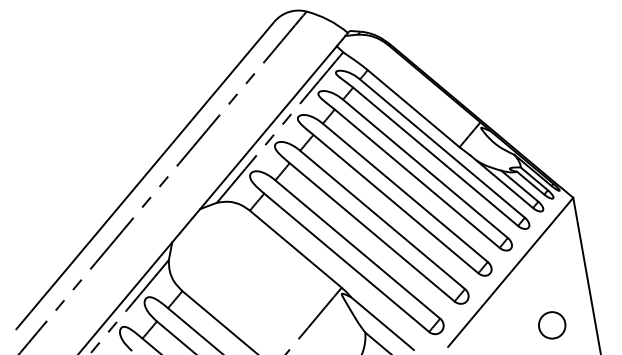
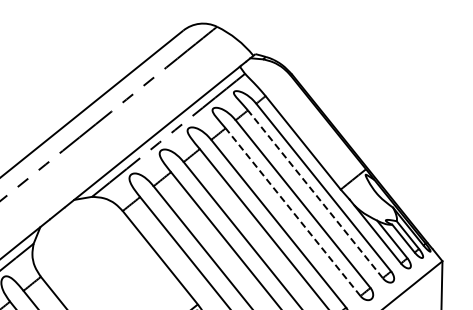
line: (435, 156) -> (315, 193), solid -> dashed
line: (417, 178) -> (293, 212), solid -> dashed

